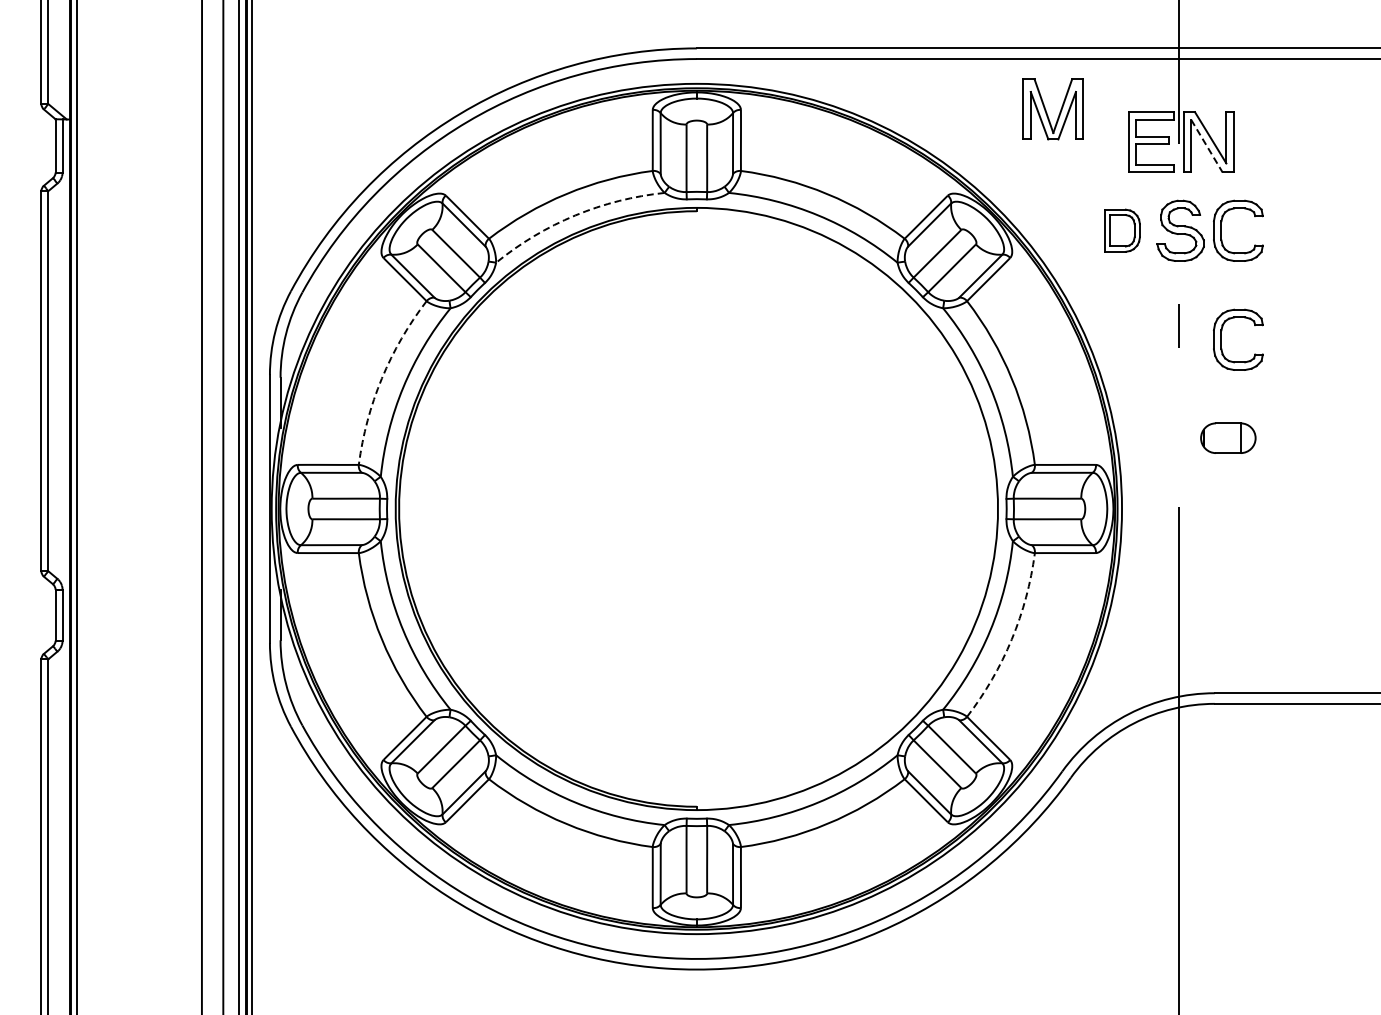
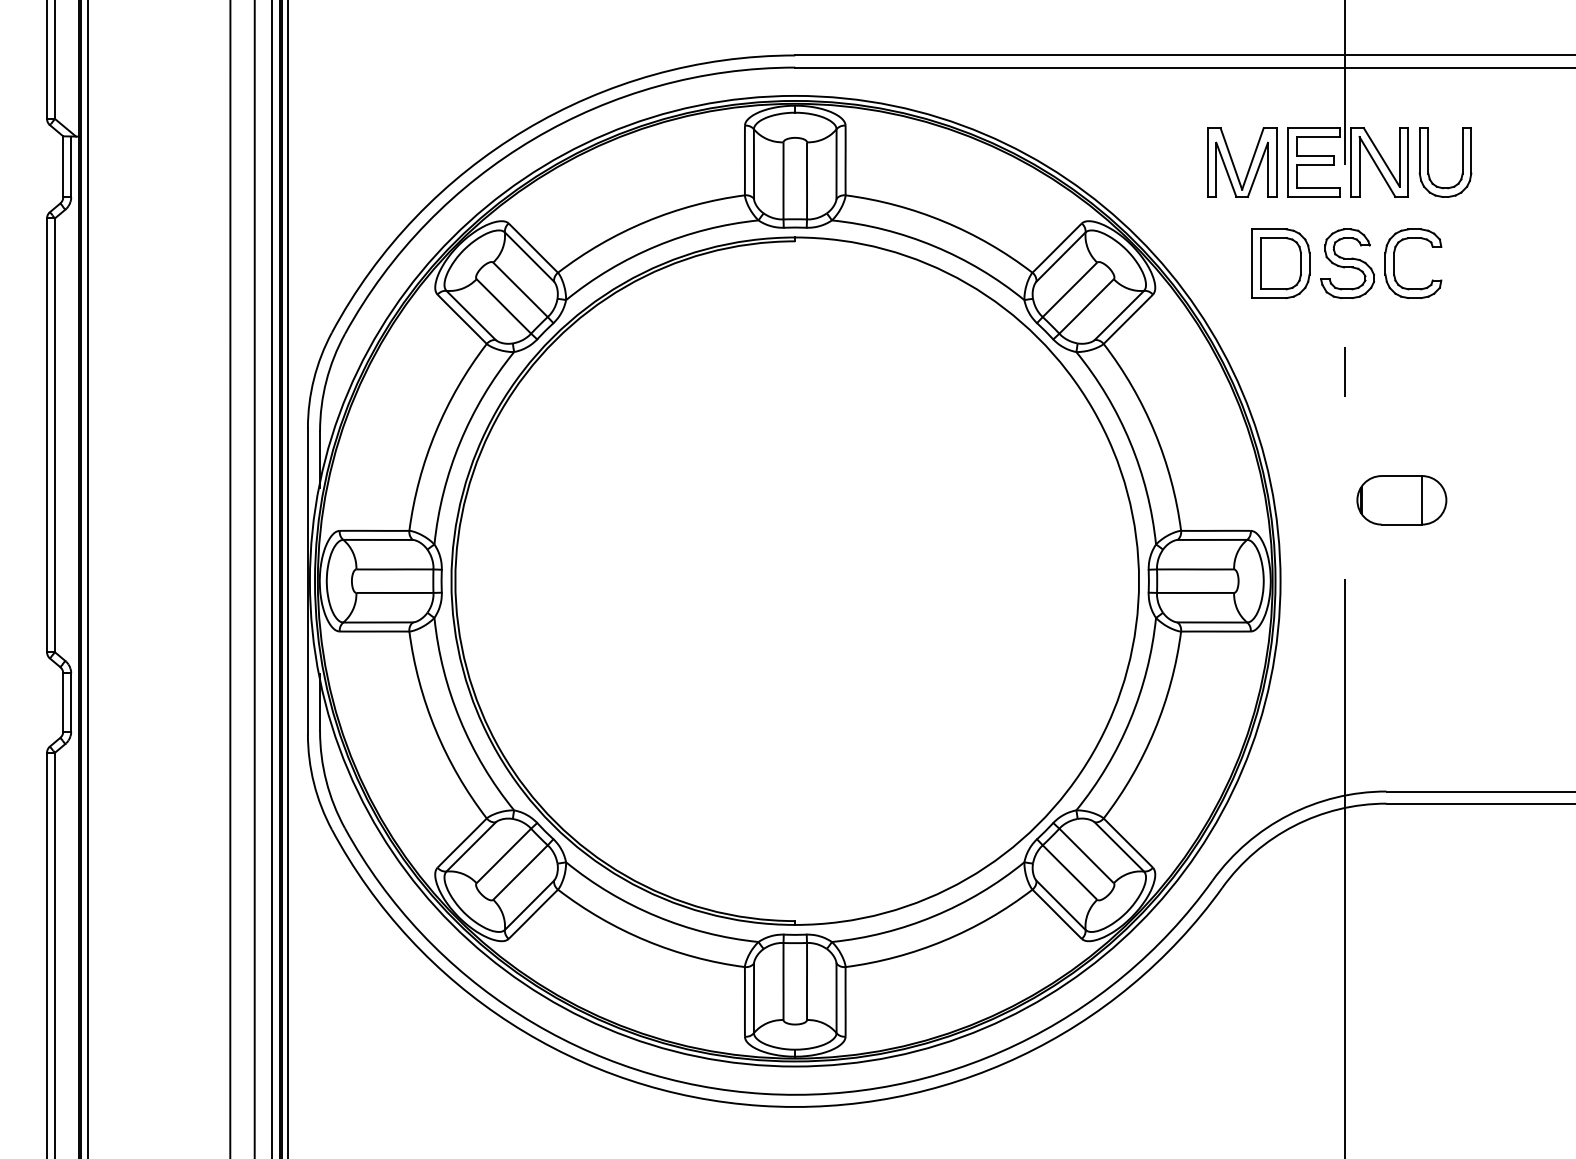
part: (1052, 109) -> (1241, 162), moved
part: (1251, 142) -> (1428, 162), added
line: (1206, 146) -> (1377, 167), dashed -> solid
arc: (575, 215) -> (656, 246), dashed -> solid
part: (1122, 230) -> (1281, 263), size x1.43
part: (1221, 339) -> (1394, 387), removed
arc: (381, 378) -> (435, 432), dashed -> solid
part: (1228, 438) -> (1402, 500), size x1.43
arc: (1011, 639) -> (1154, 730), dashed -> solid

